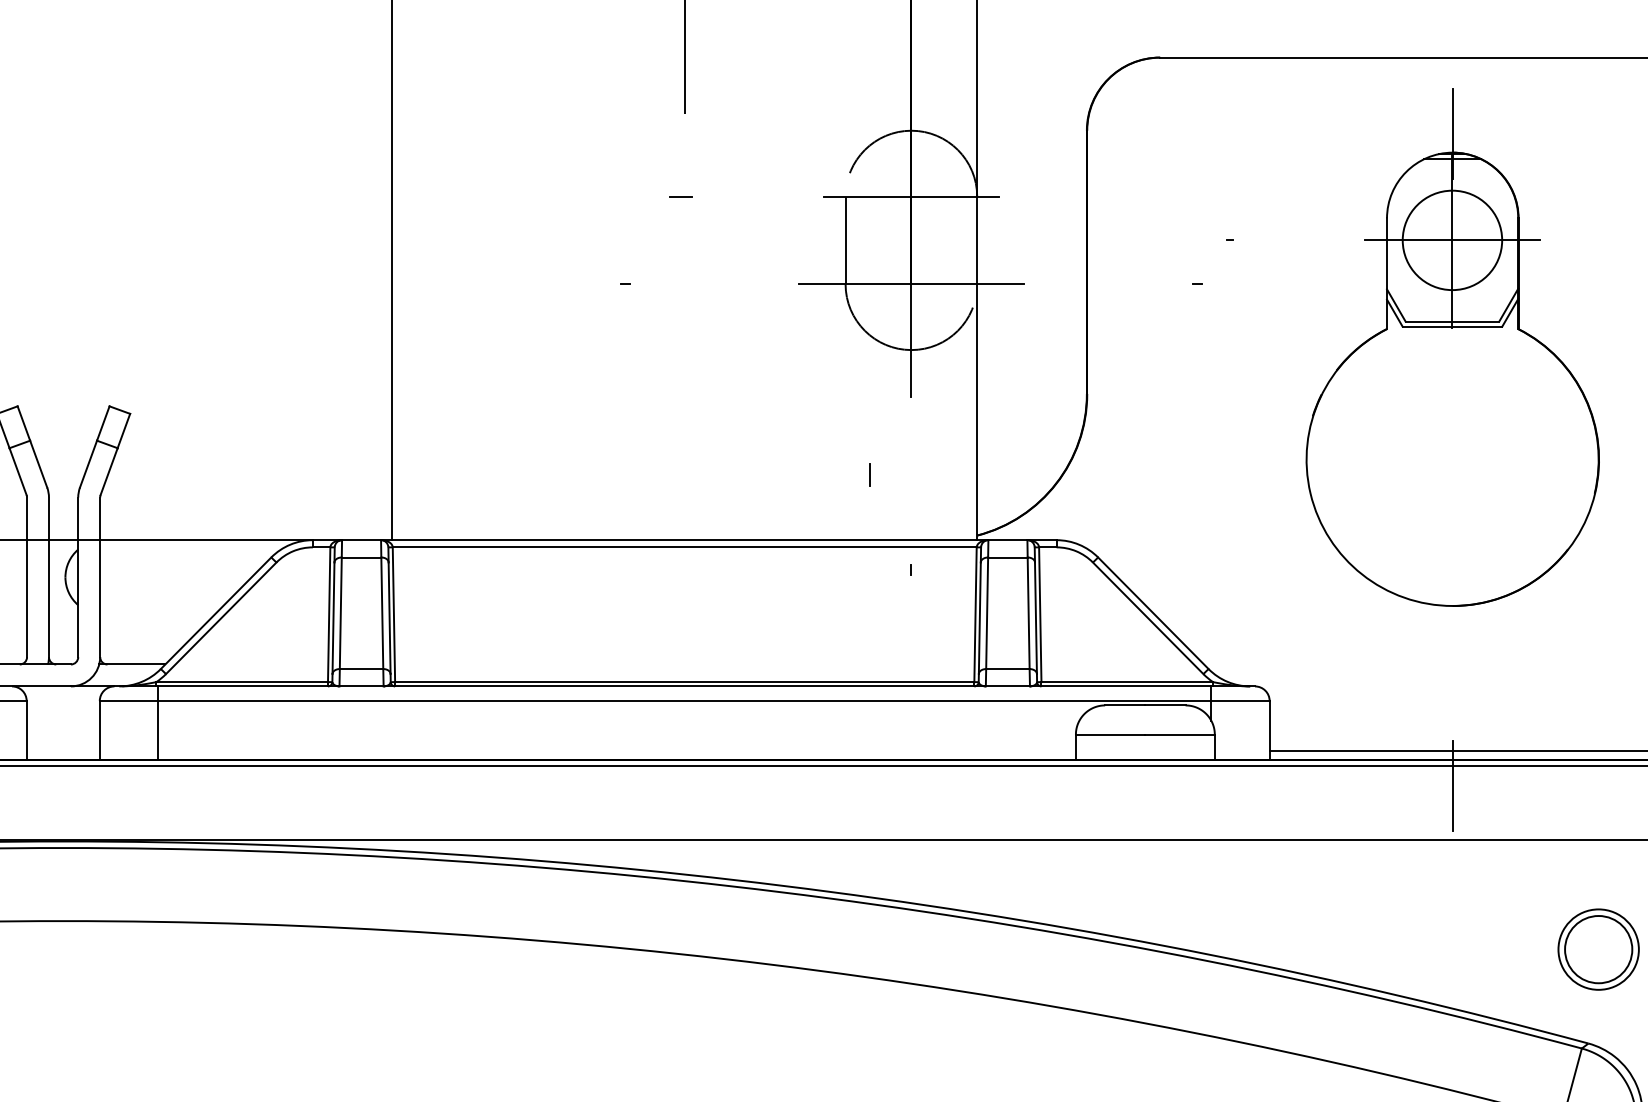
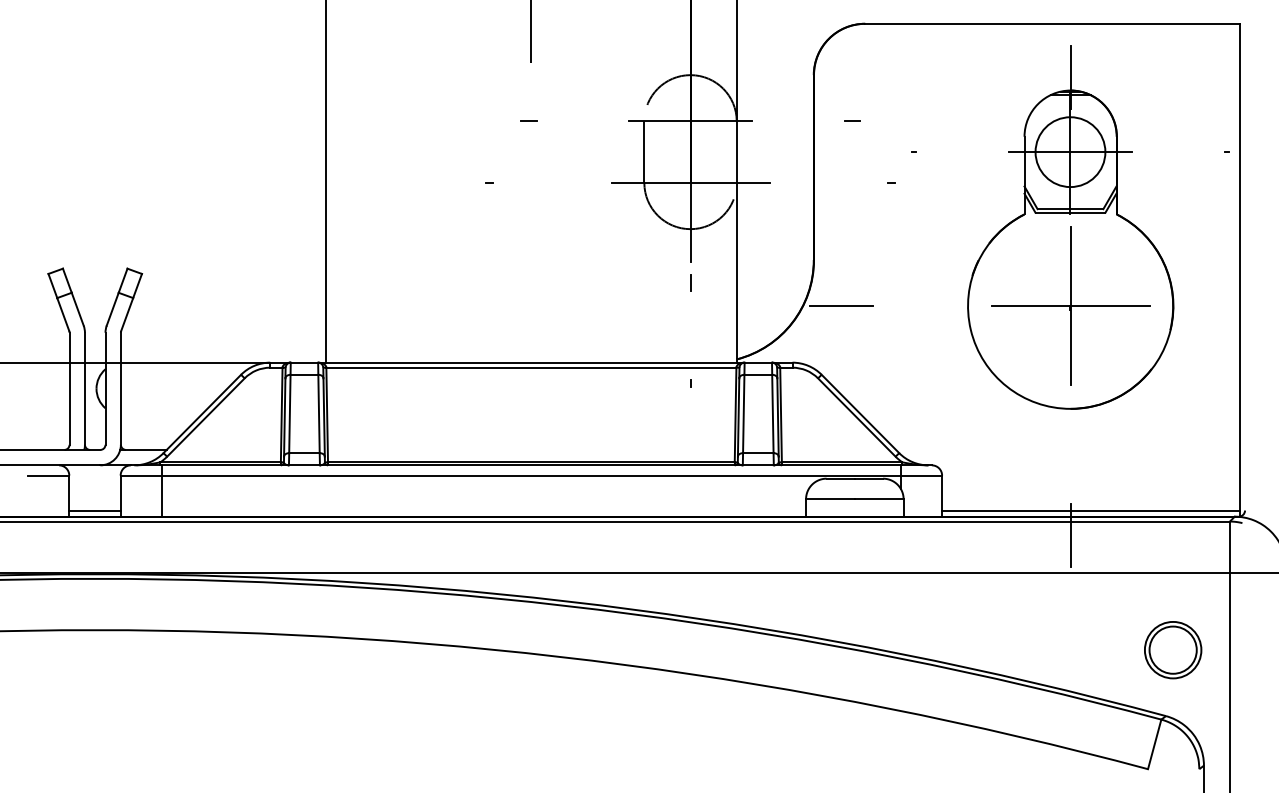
line: (1142, 195) -> (852, 120), added
part: (1452, 458) -> (1070, 305), added
line: (1126, 460) -> (841, 306), added
line: (870, 474) -> (690, 282), moved
line: (62, 750) -> (94, 510), added

